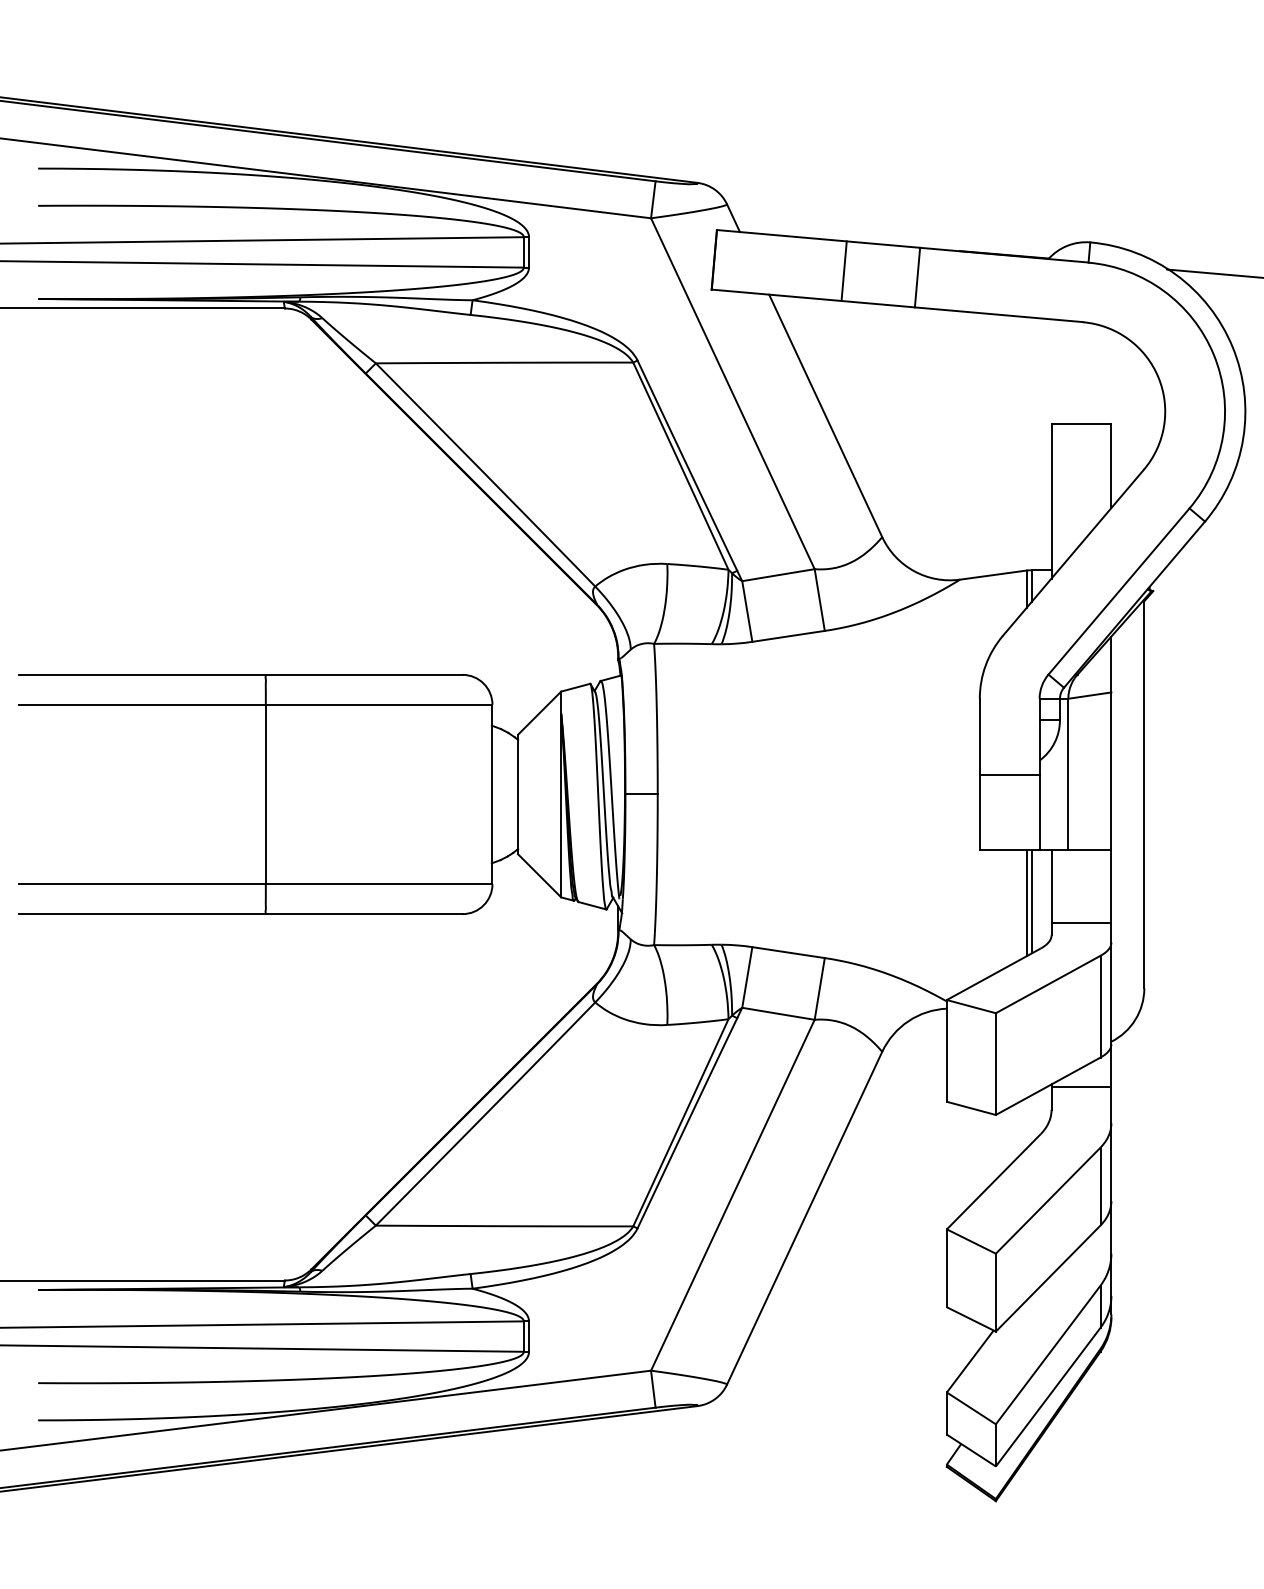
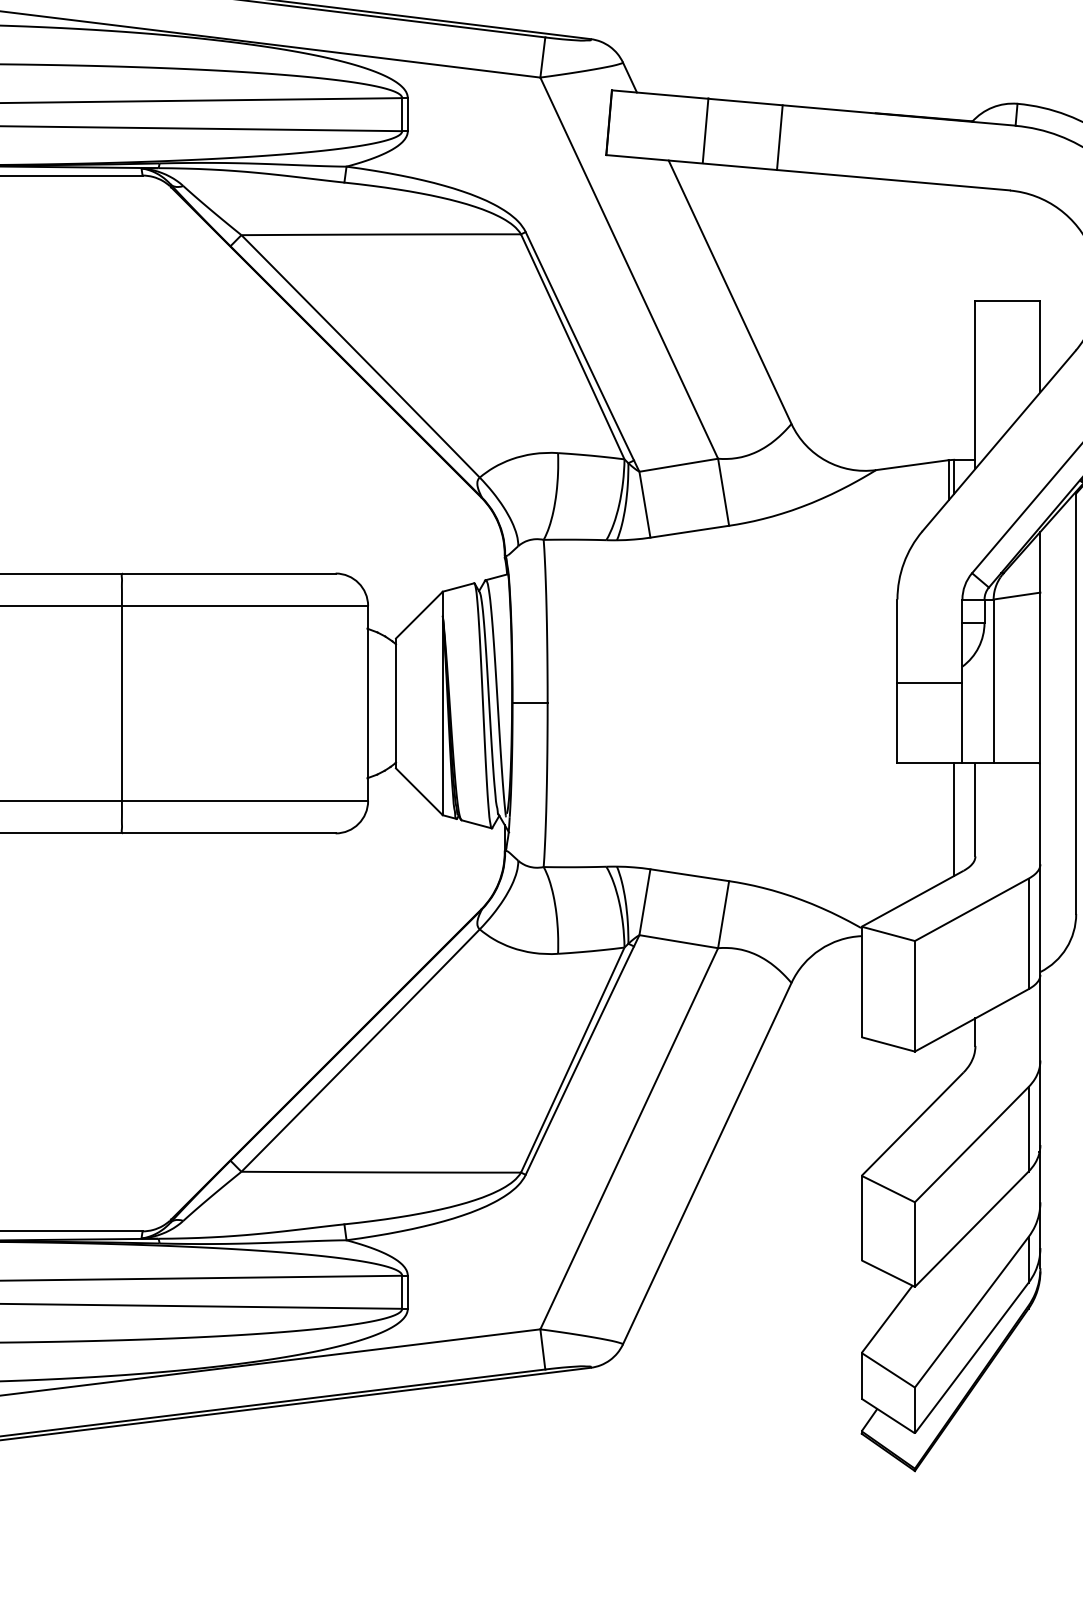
line: (843, 270) -> (704, 129), moved
line: (917, 277) -> (779, 137), moved
line: (1026, 902) -> (948, 820), removed
line: (1081, 923) -> (1007, 843), removed
line: (1081, 1087) -> (1007, 1021), removed

